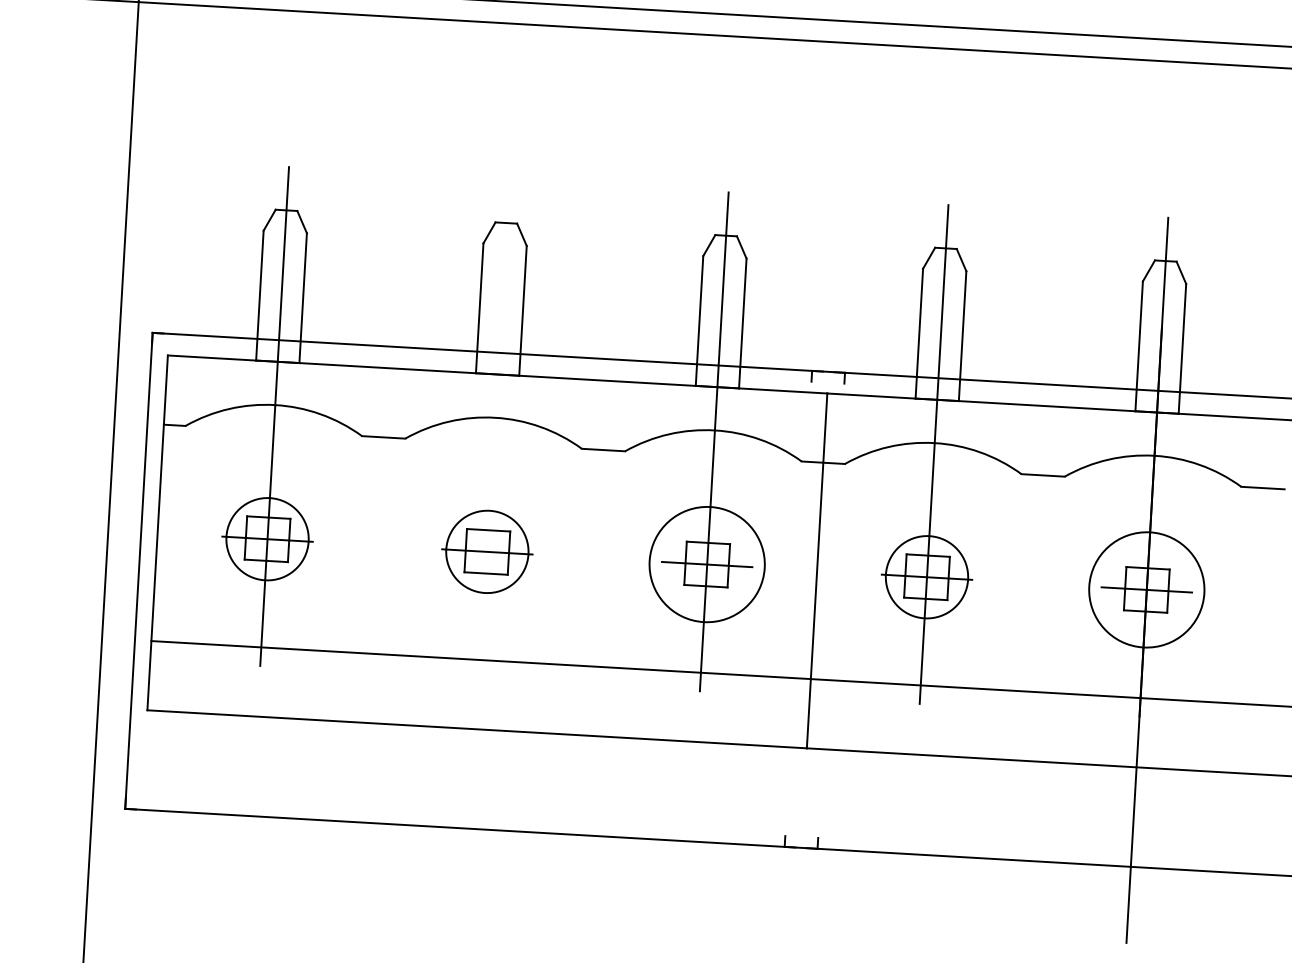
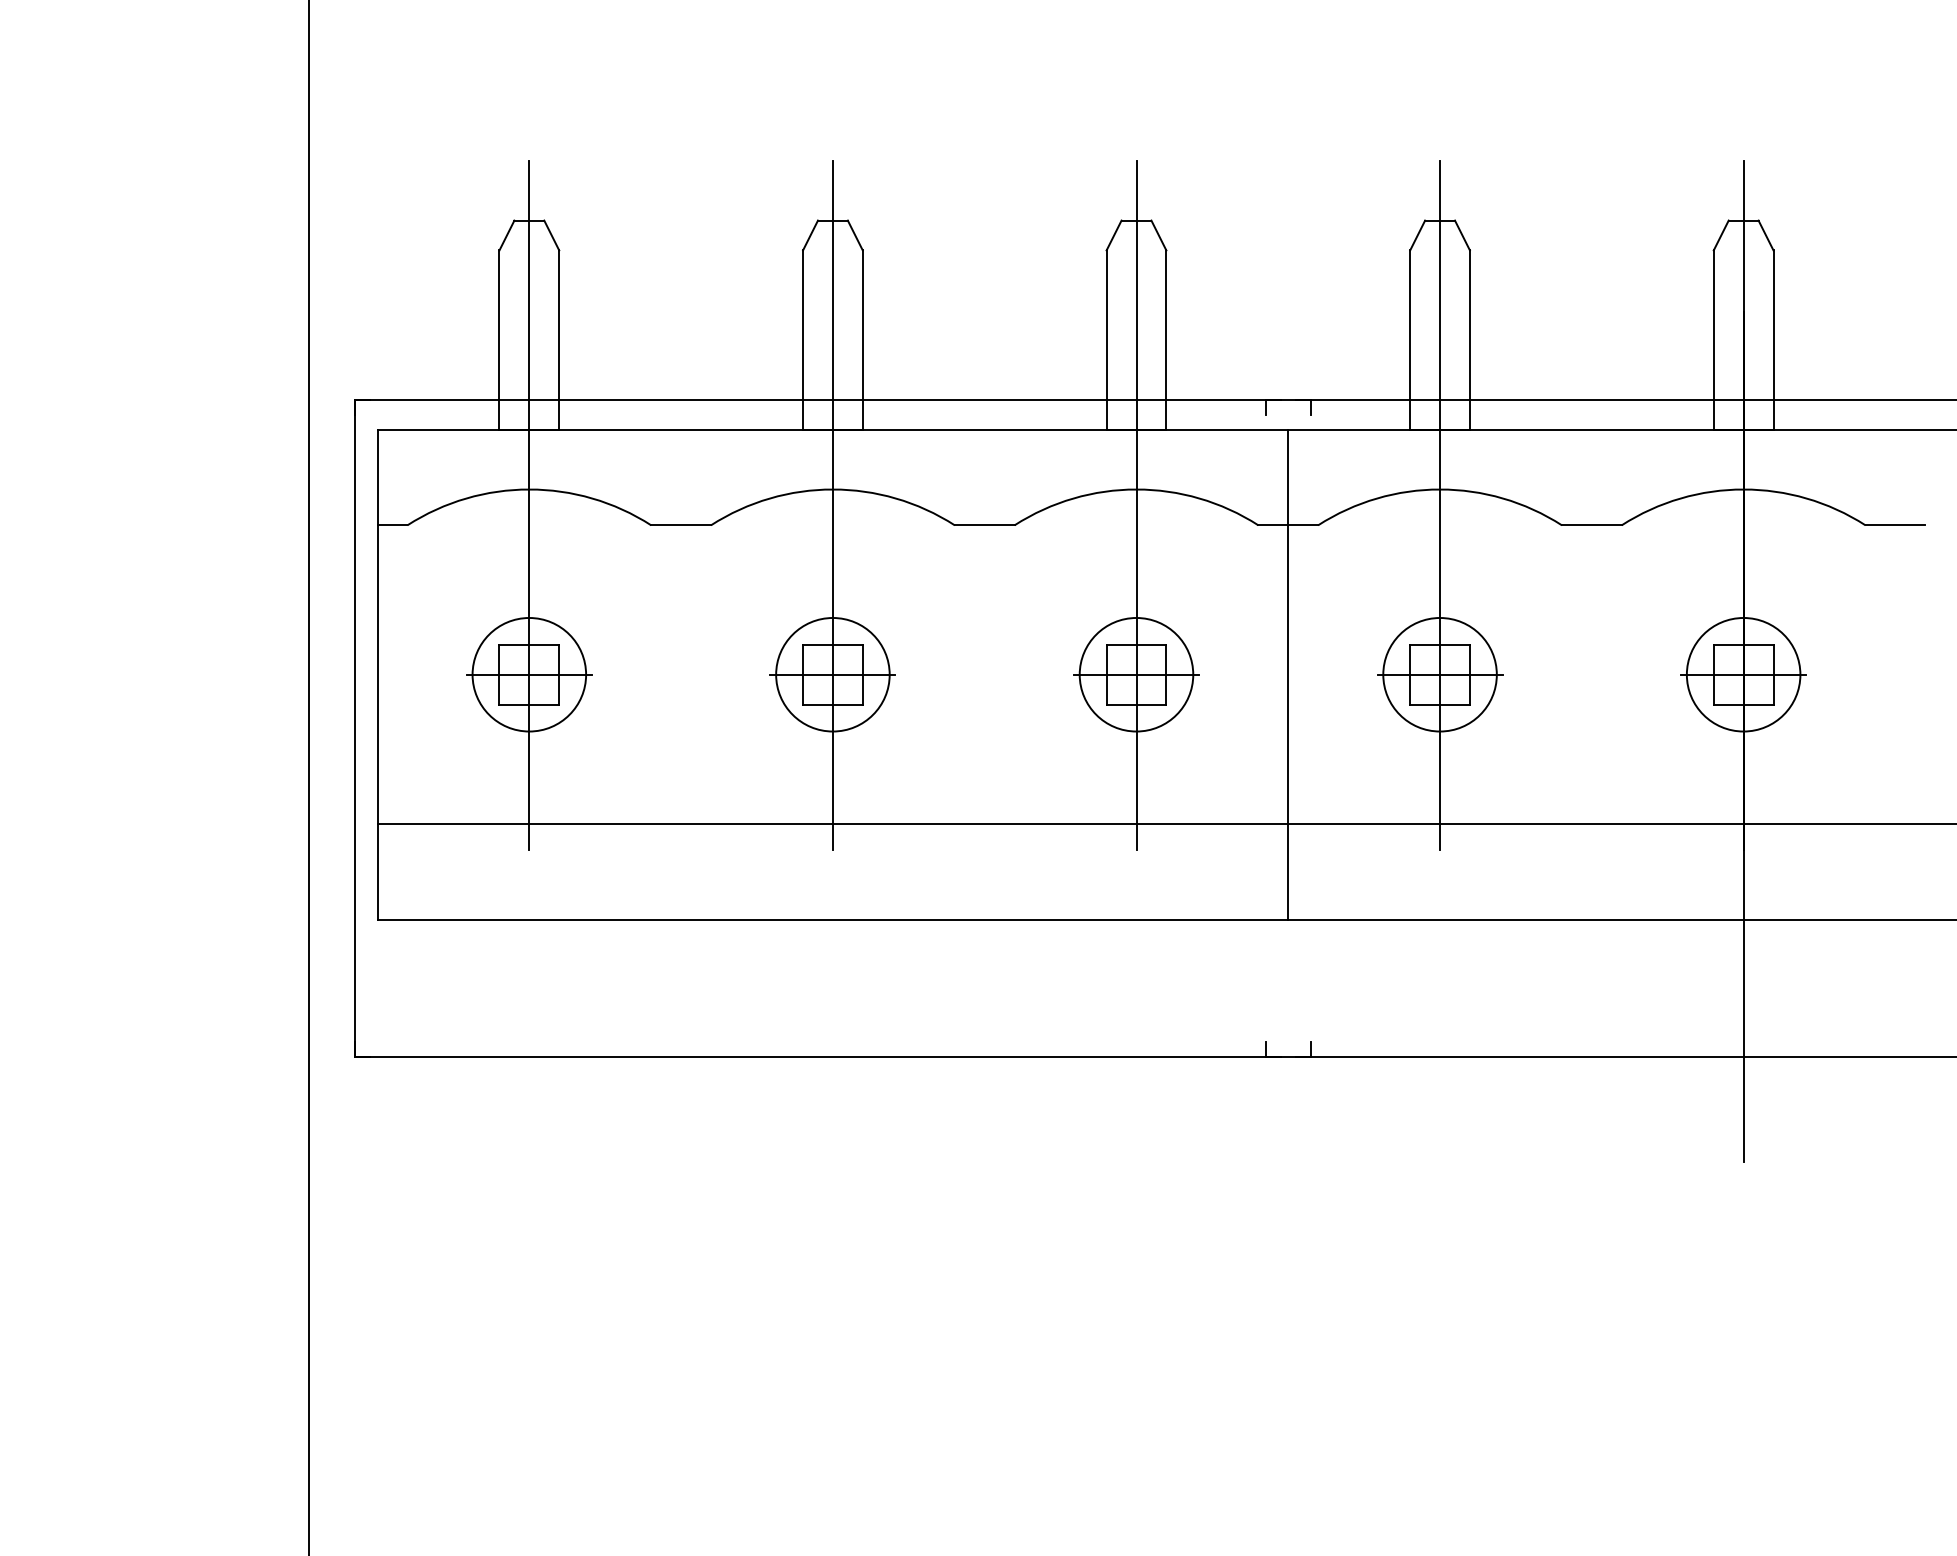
line: (494, 428) -> (832, 504), added
circle: (707, 564) -> (1136, 674), size x0.71
circle: (1146, 589) -> (1743, 674), size x0.71

